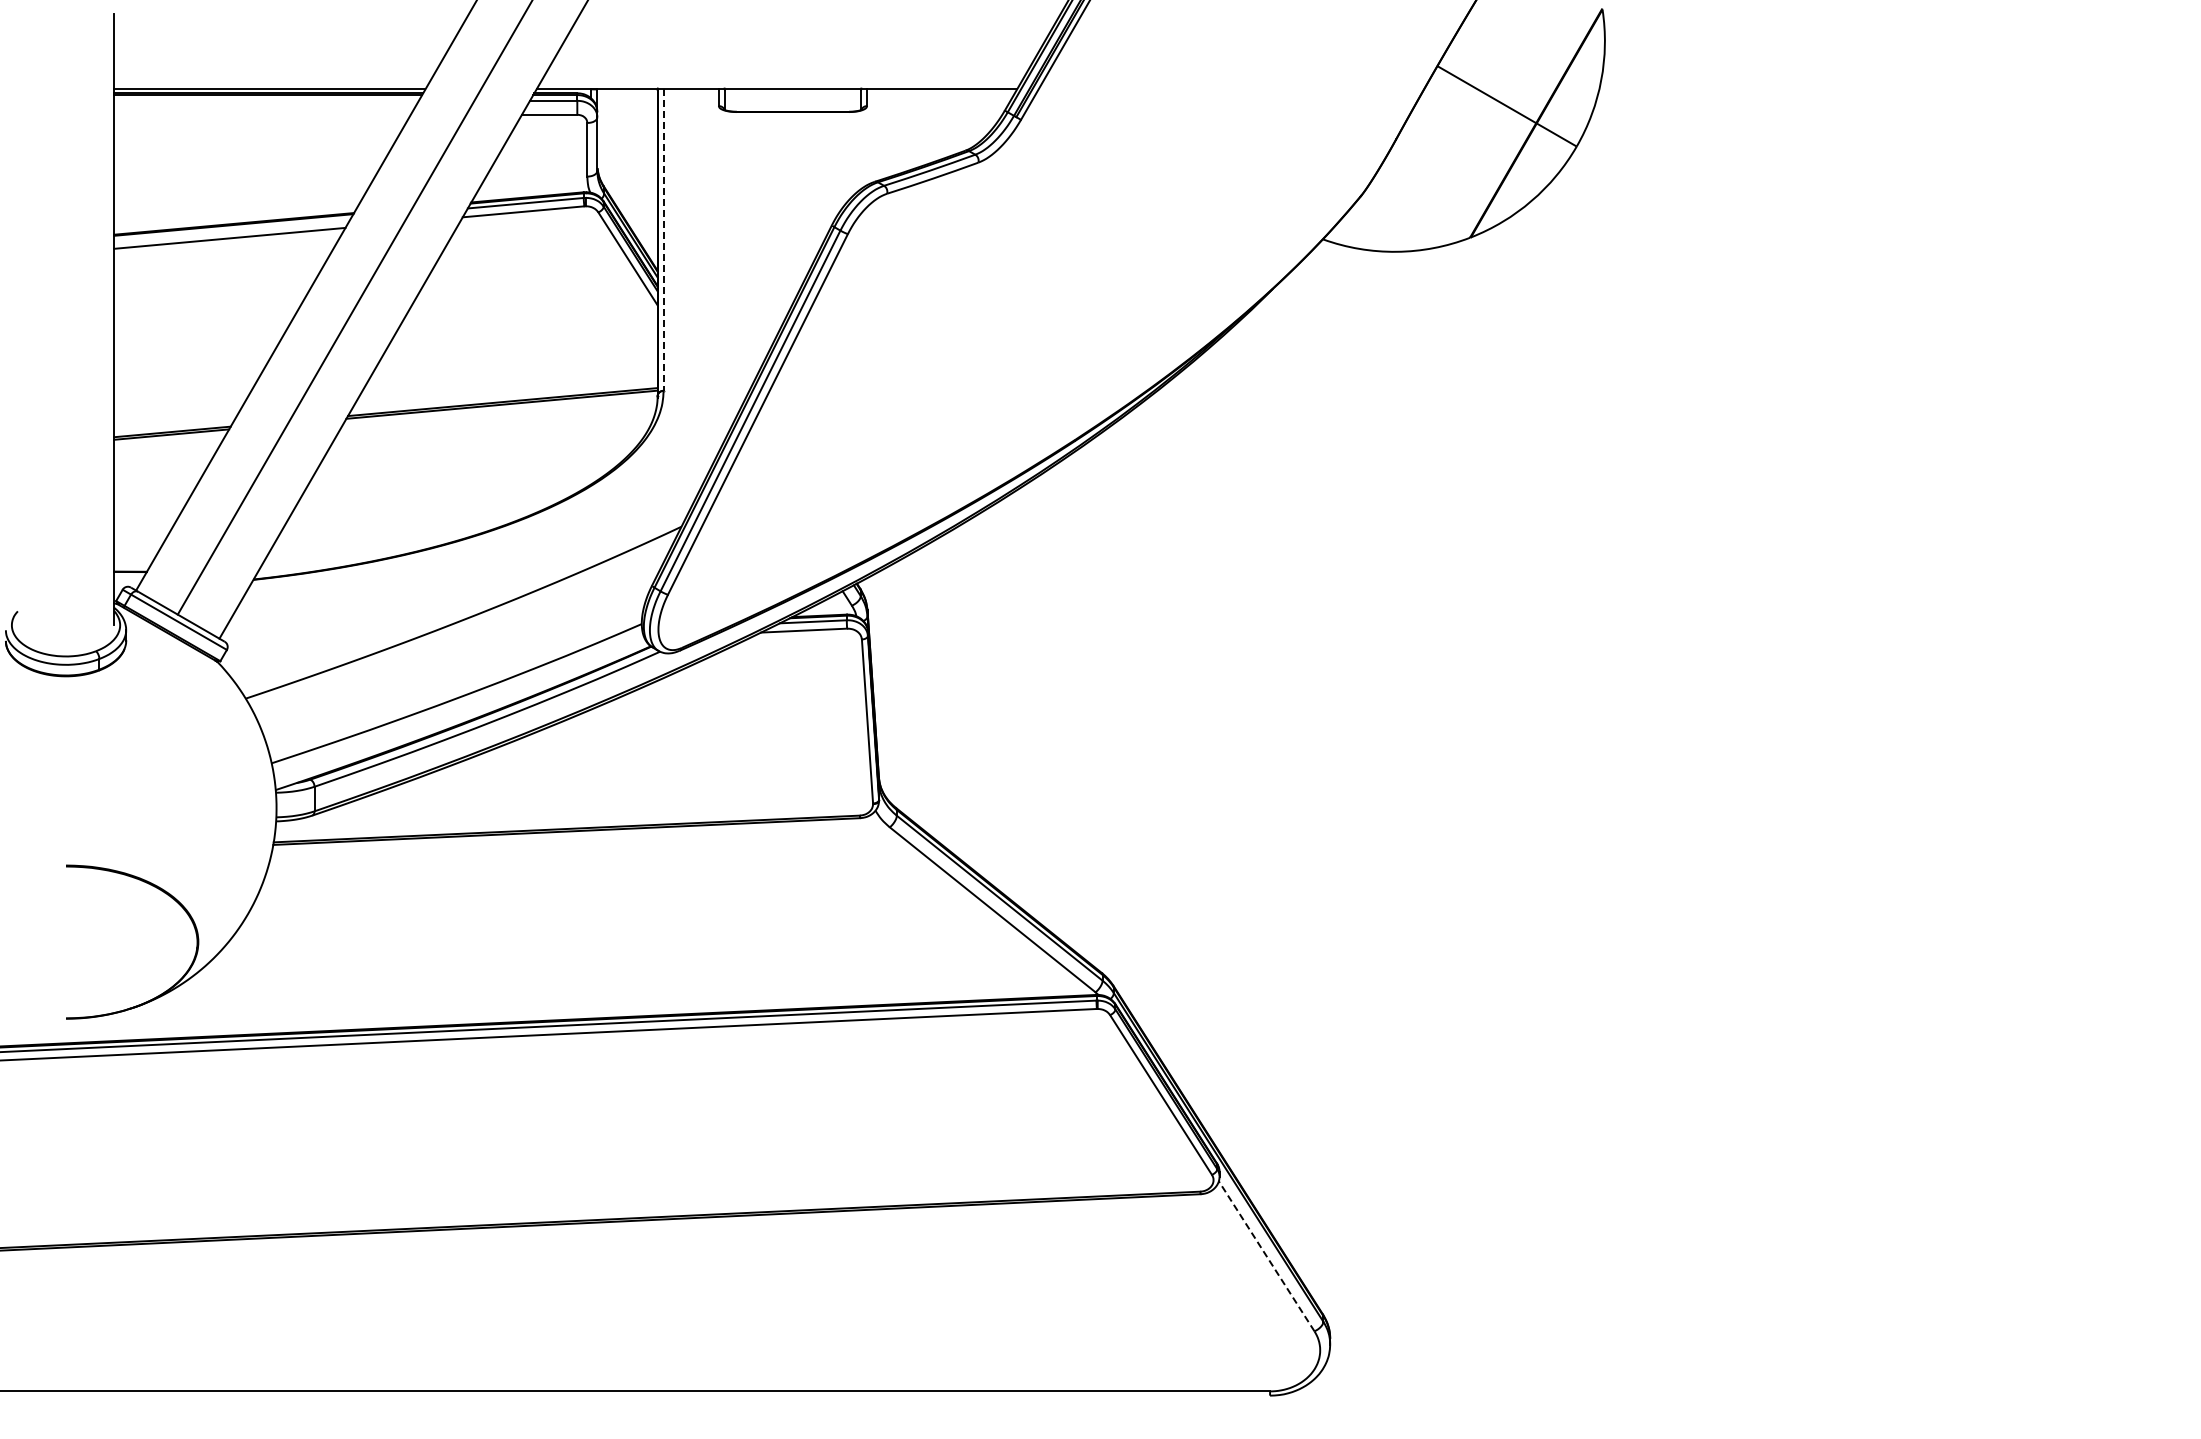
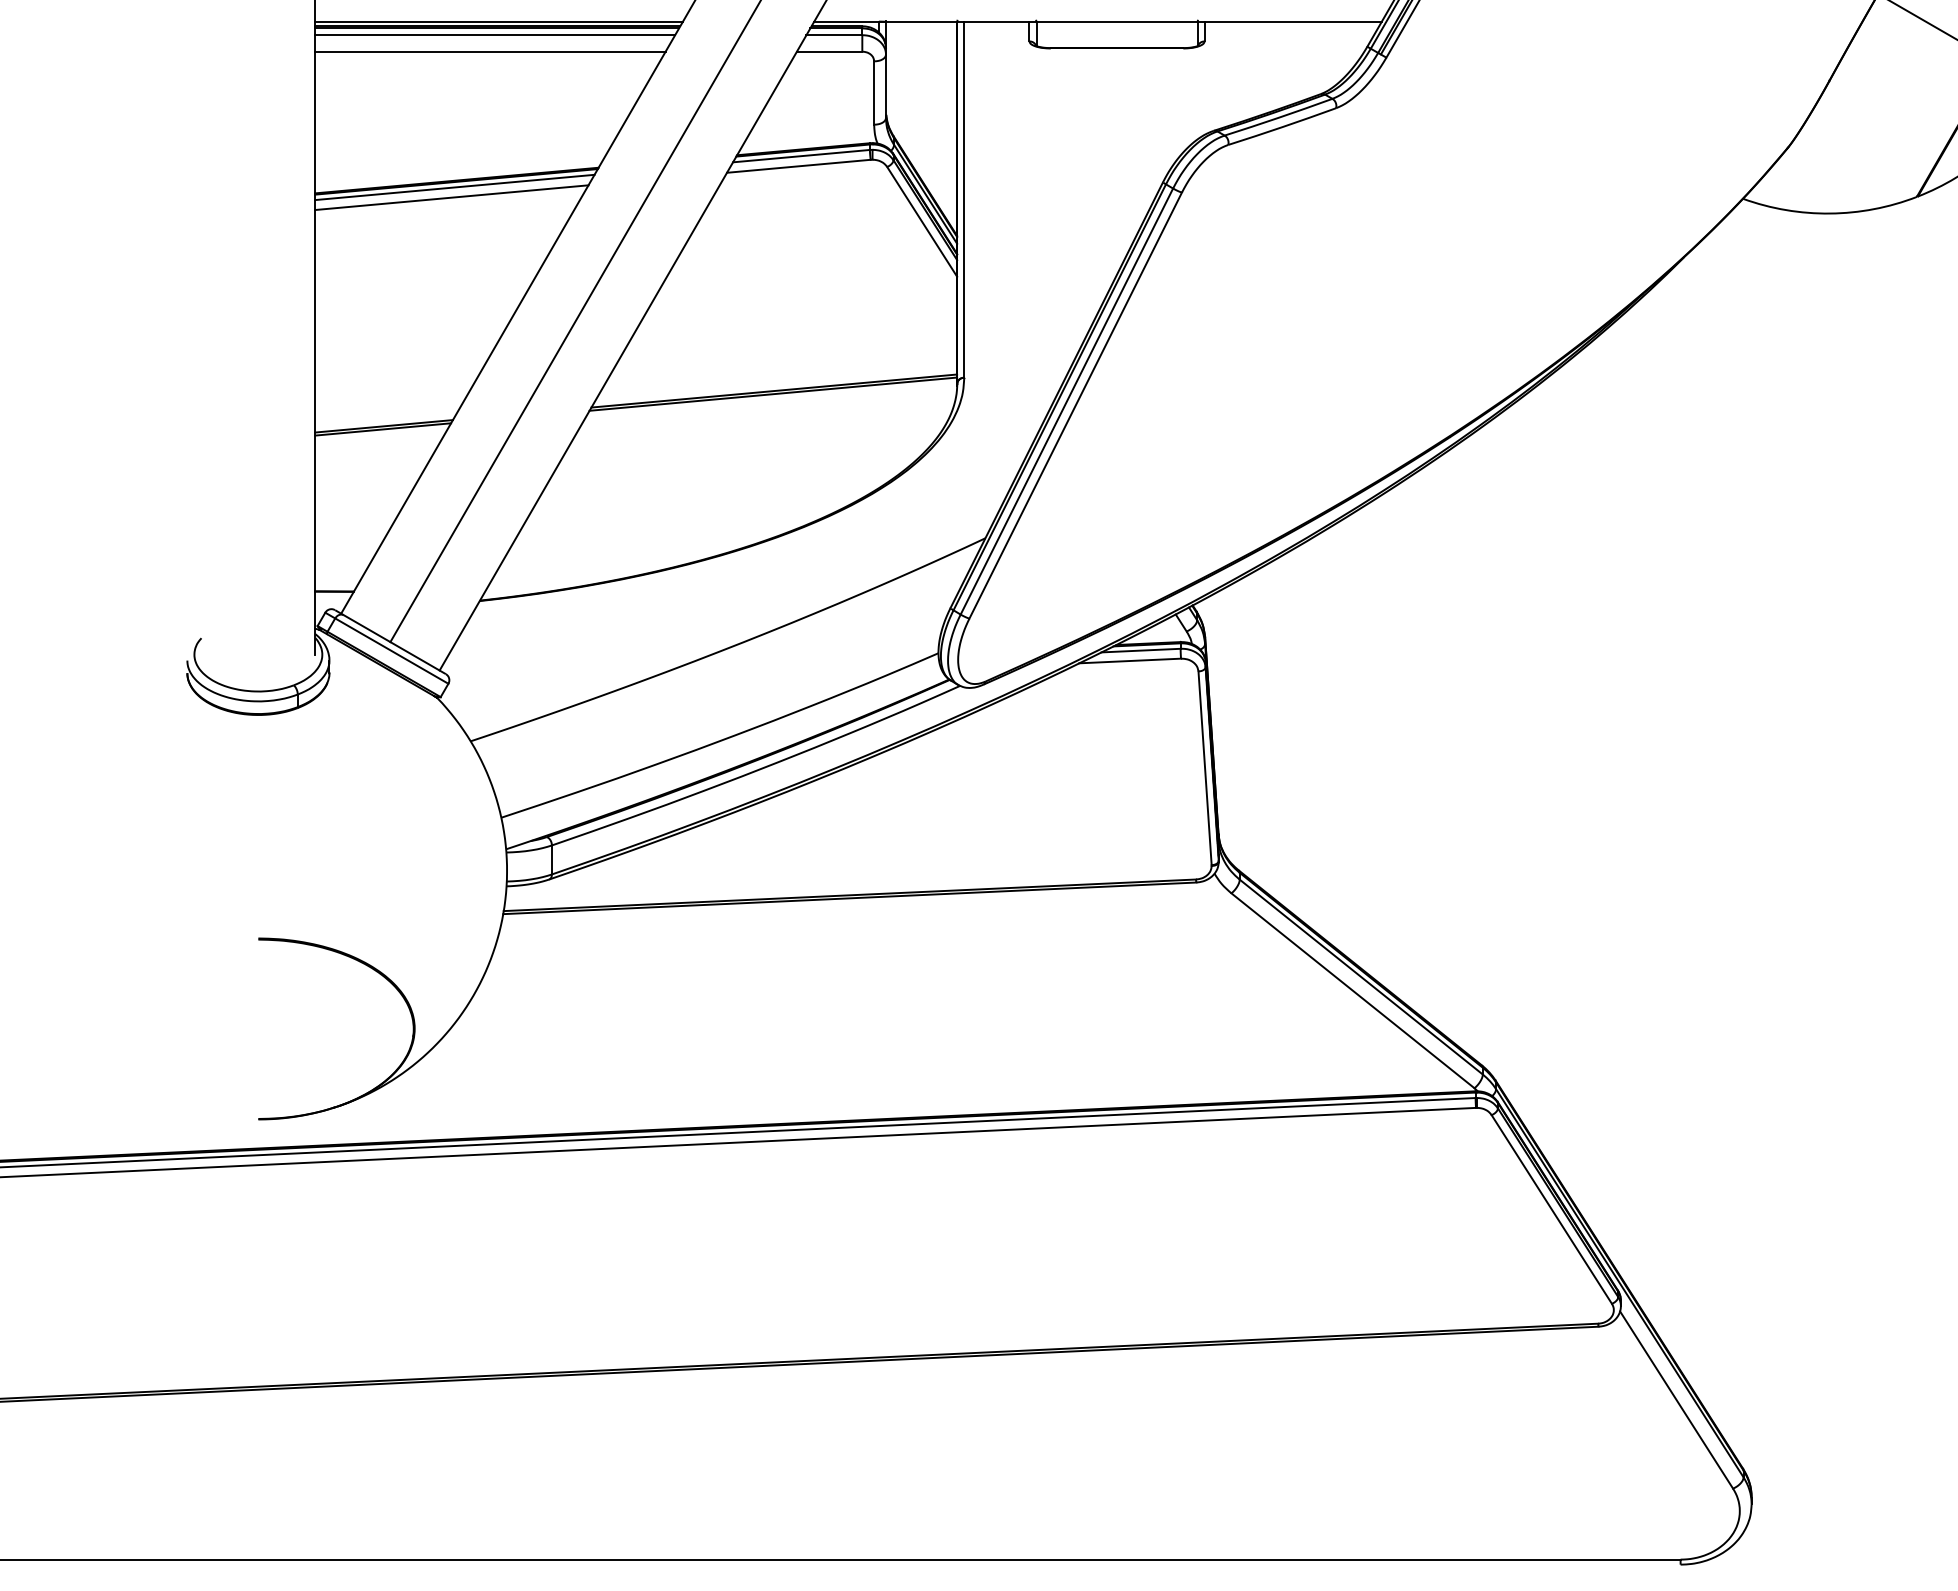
line: (266, 100) -> (495, 34), added
line: (262, 114) -> (490, 51), added
line: (232, 229) -> (455, 187), added
line: (663, 240) -> (964, 200), dashed -> solid
line: (1266, 1256) -> (1676, 1400), dashed -> solid

